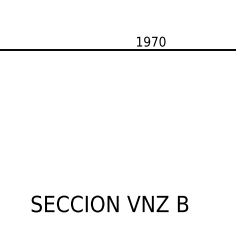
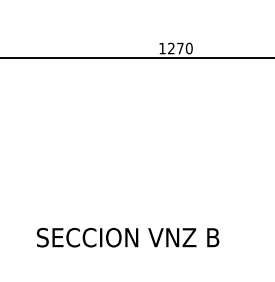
text: (147, 41) -> (171, 48), 1970 -> 1270

